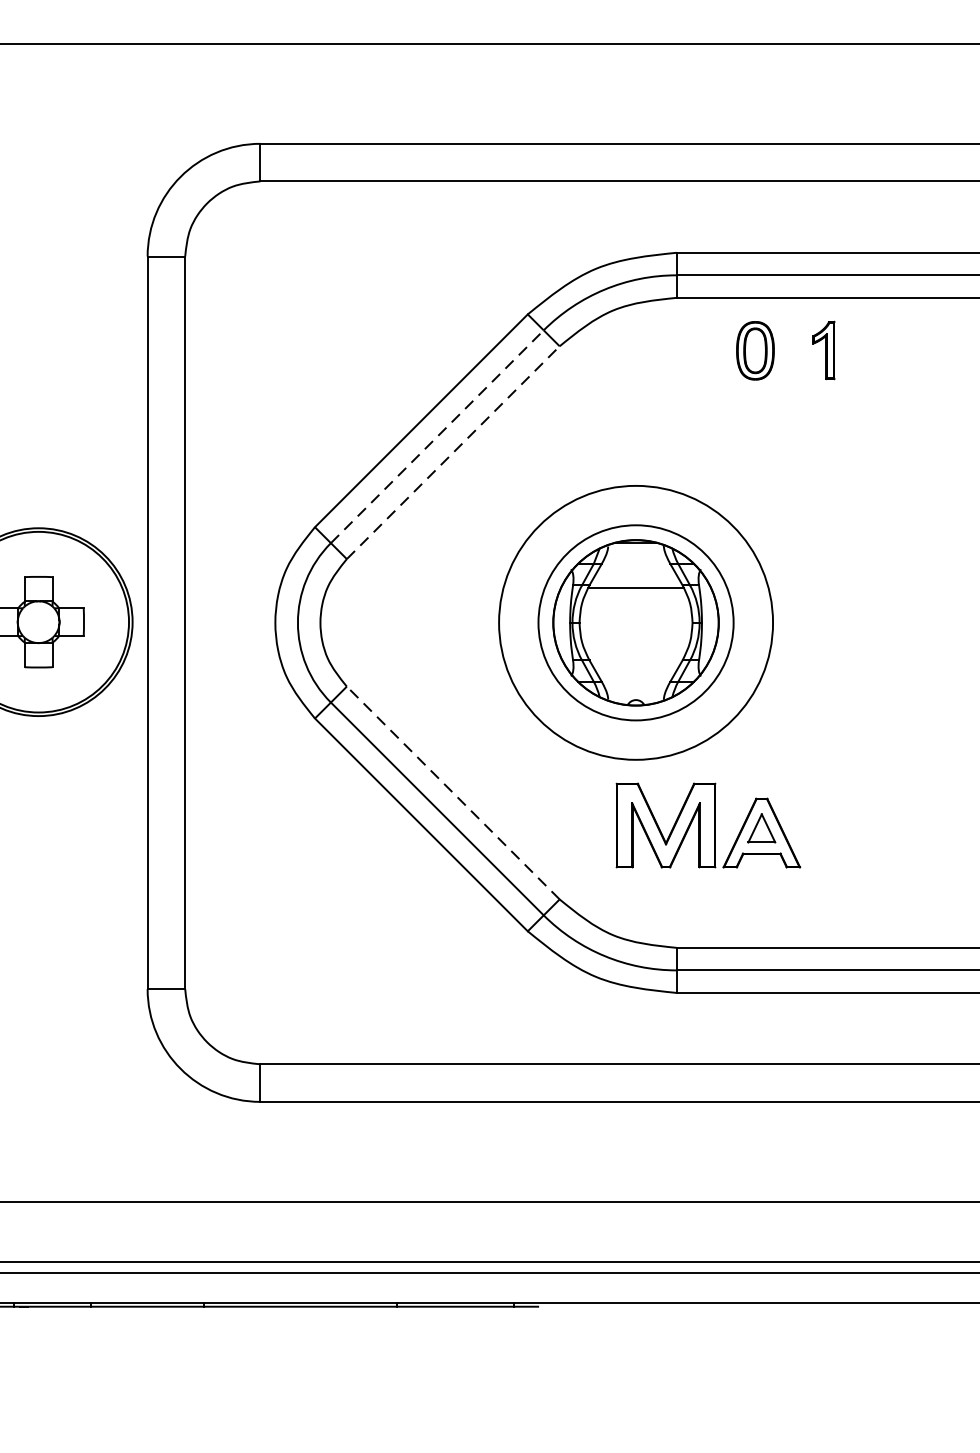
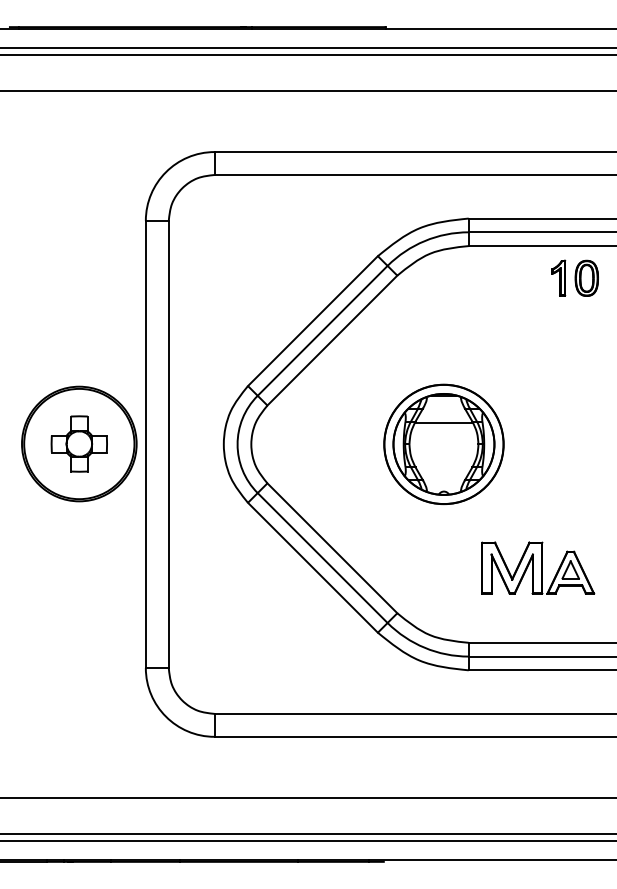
part: (754, 349) -> (586, 277), moved
line: (437, 436) -> (322, 330), dashed -> solid
line: (453, 452) -> (332, 340), dashed -> solid
circle: (635, 622) -> (443, 444), size x0.71
line: (453, 793) -> (332, 548), dashed -> solid
part: (709, 824) -> (538, 567), moved

